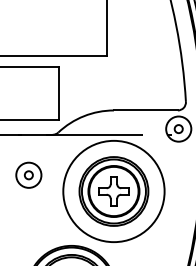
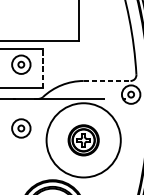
part: (28, 87) -> (21, 64), added
line: (58, 92) -> (43, 67), solid -> dashed
line: (145, 110) -> (106, 81), solid -> dashed
part: (113, 191) -> (83, 140), size x0.6

